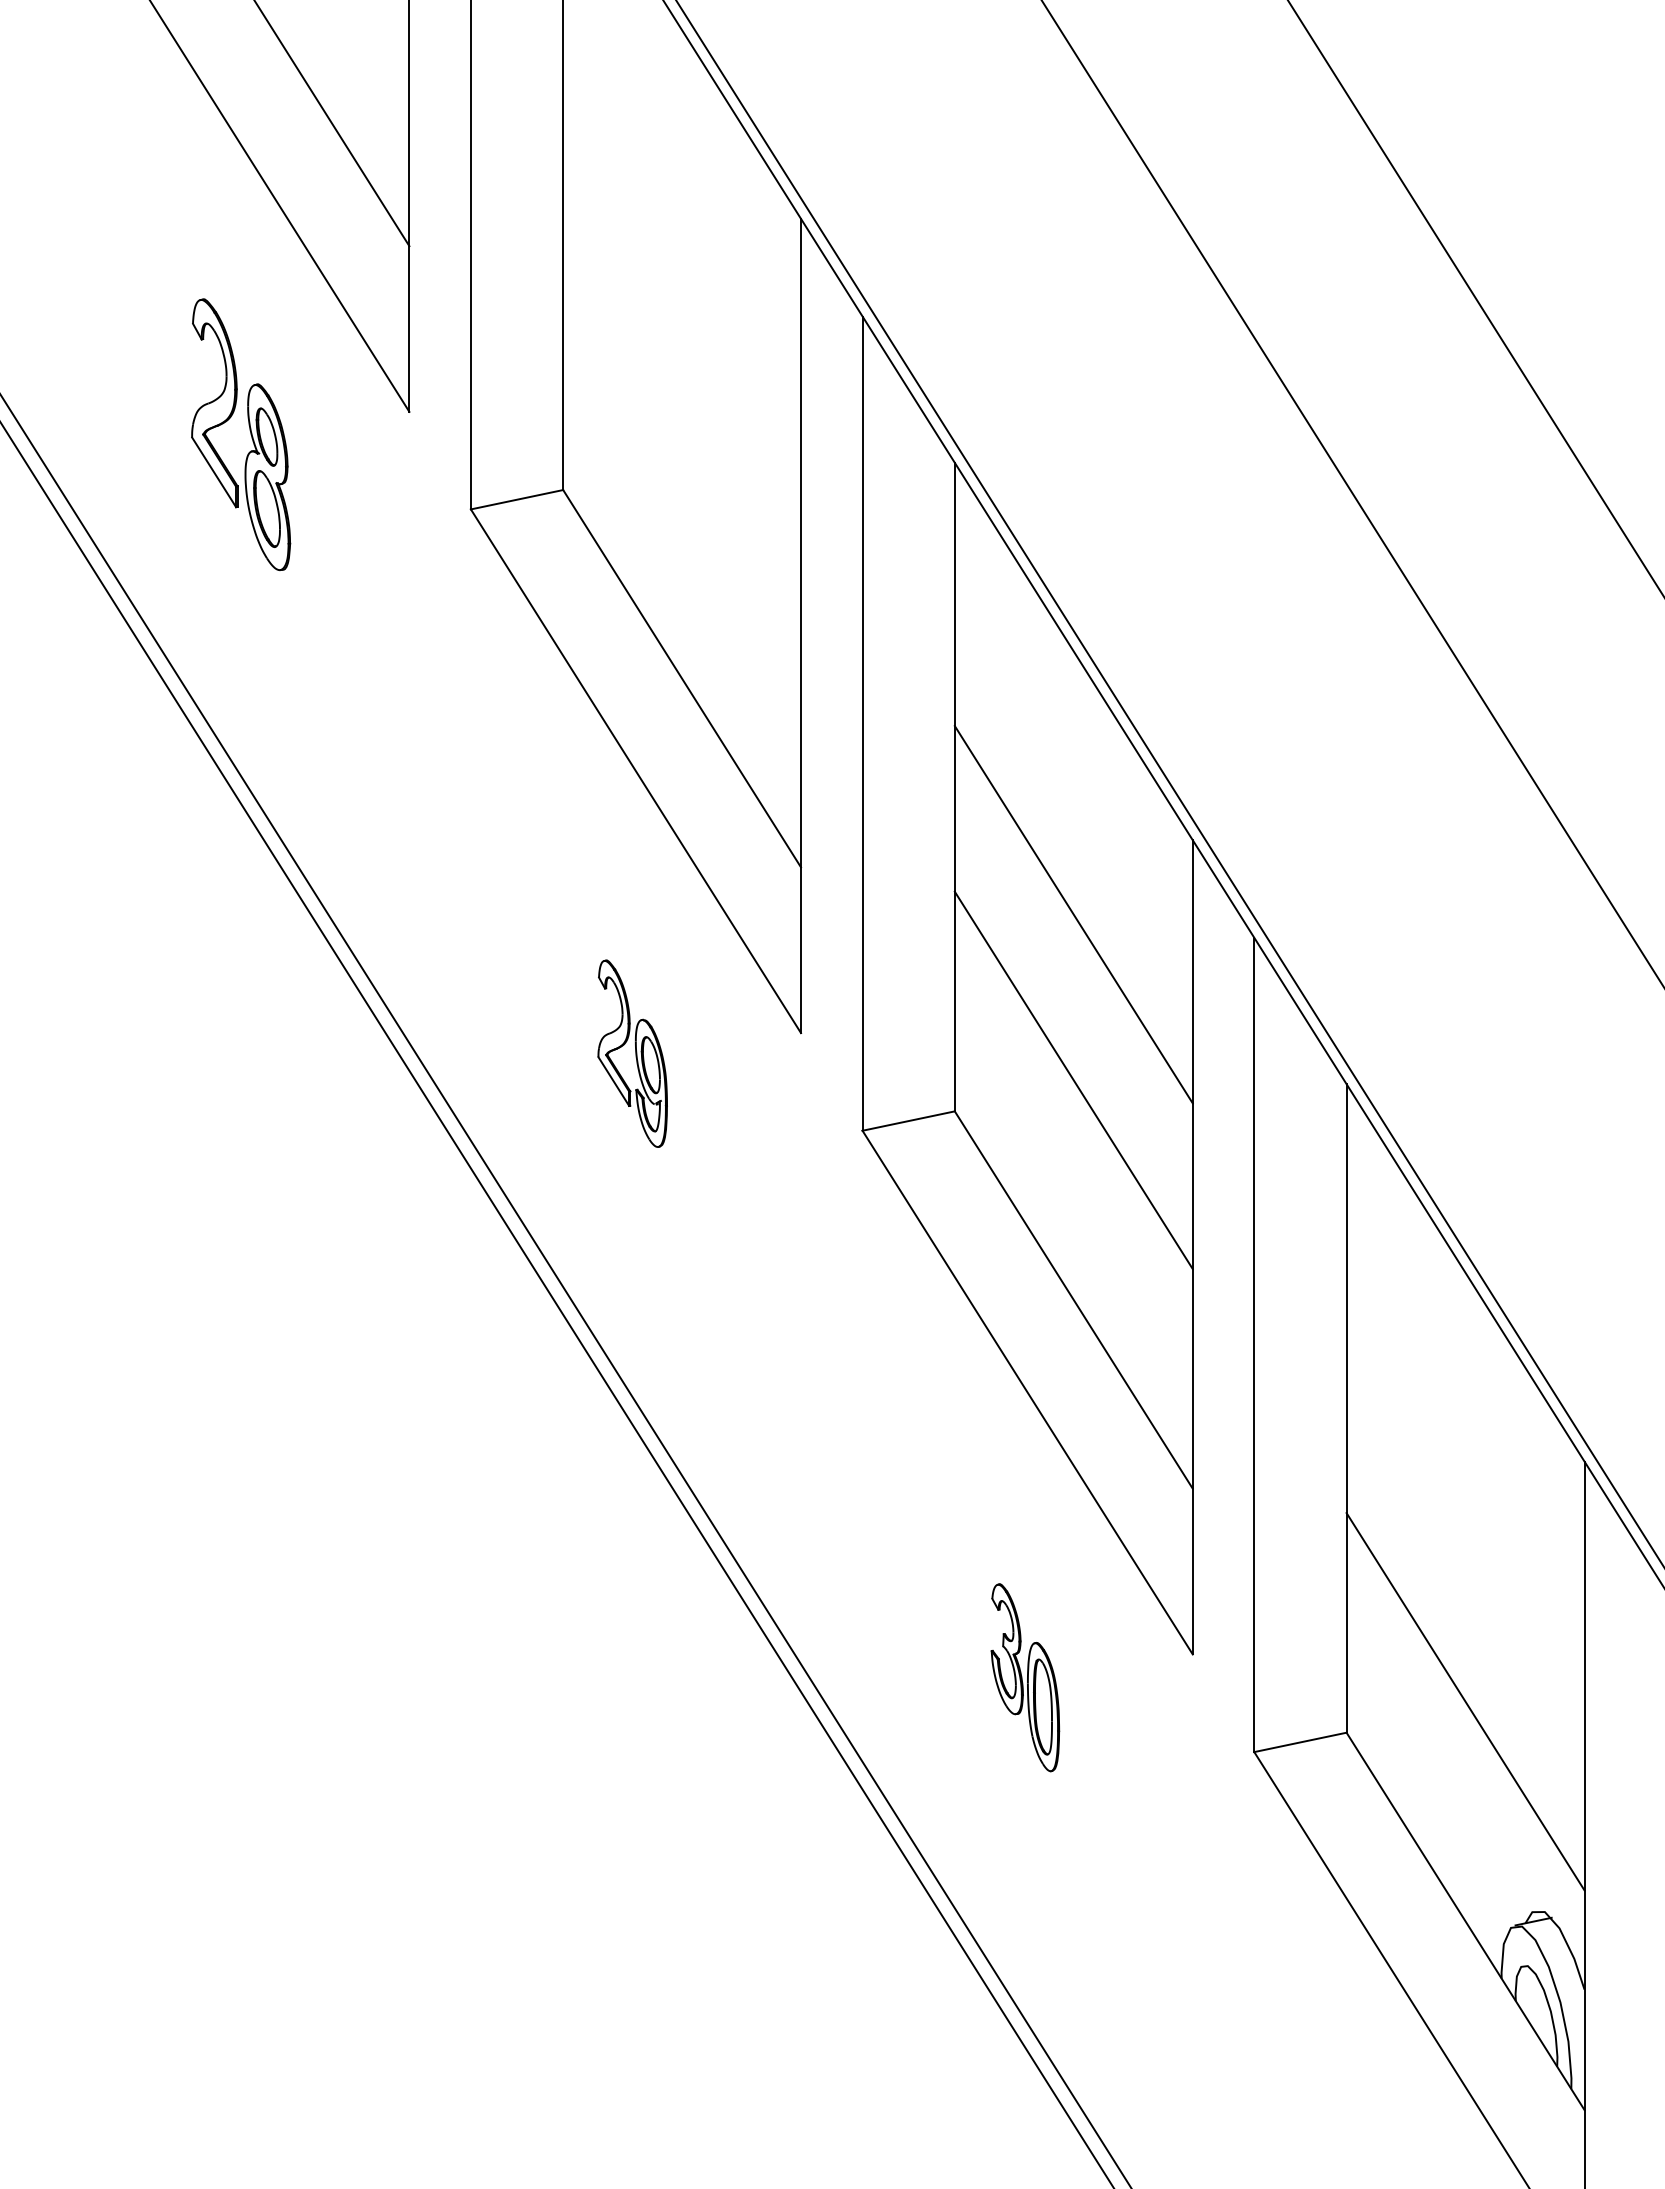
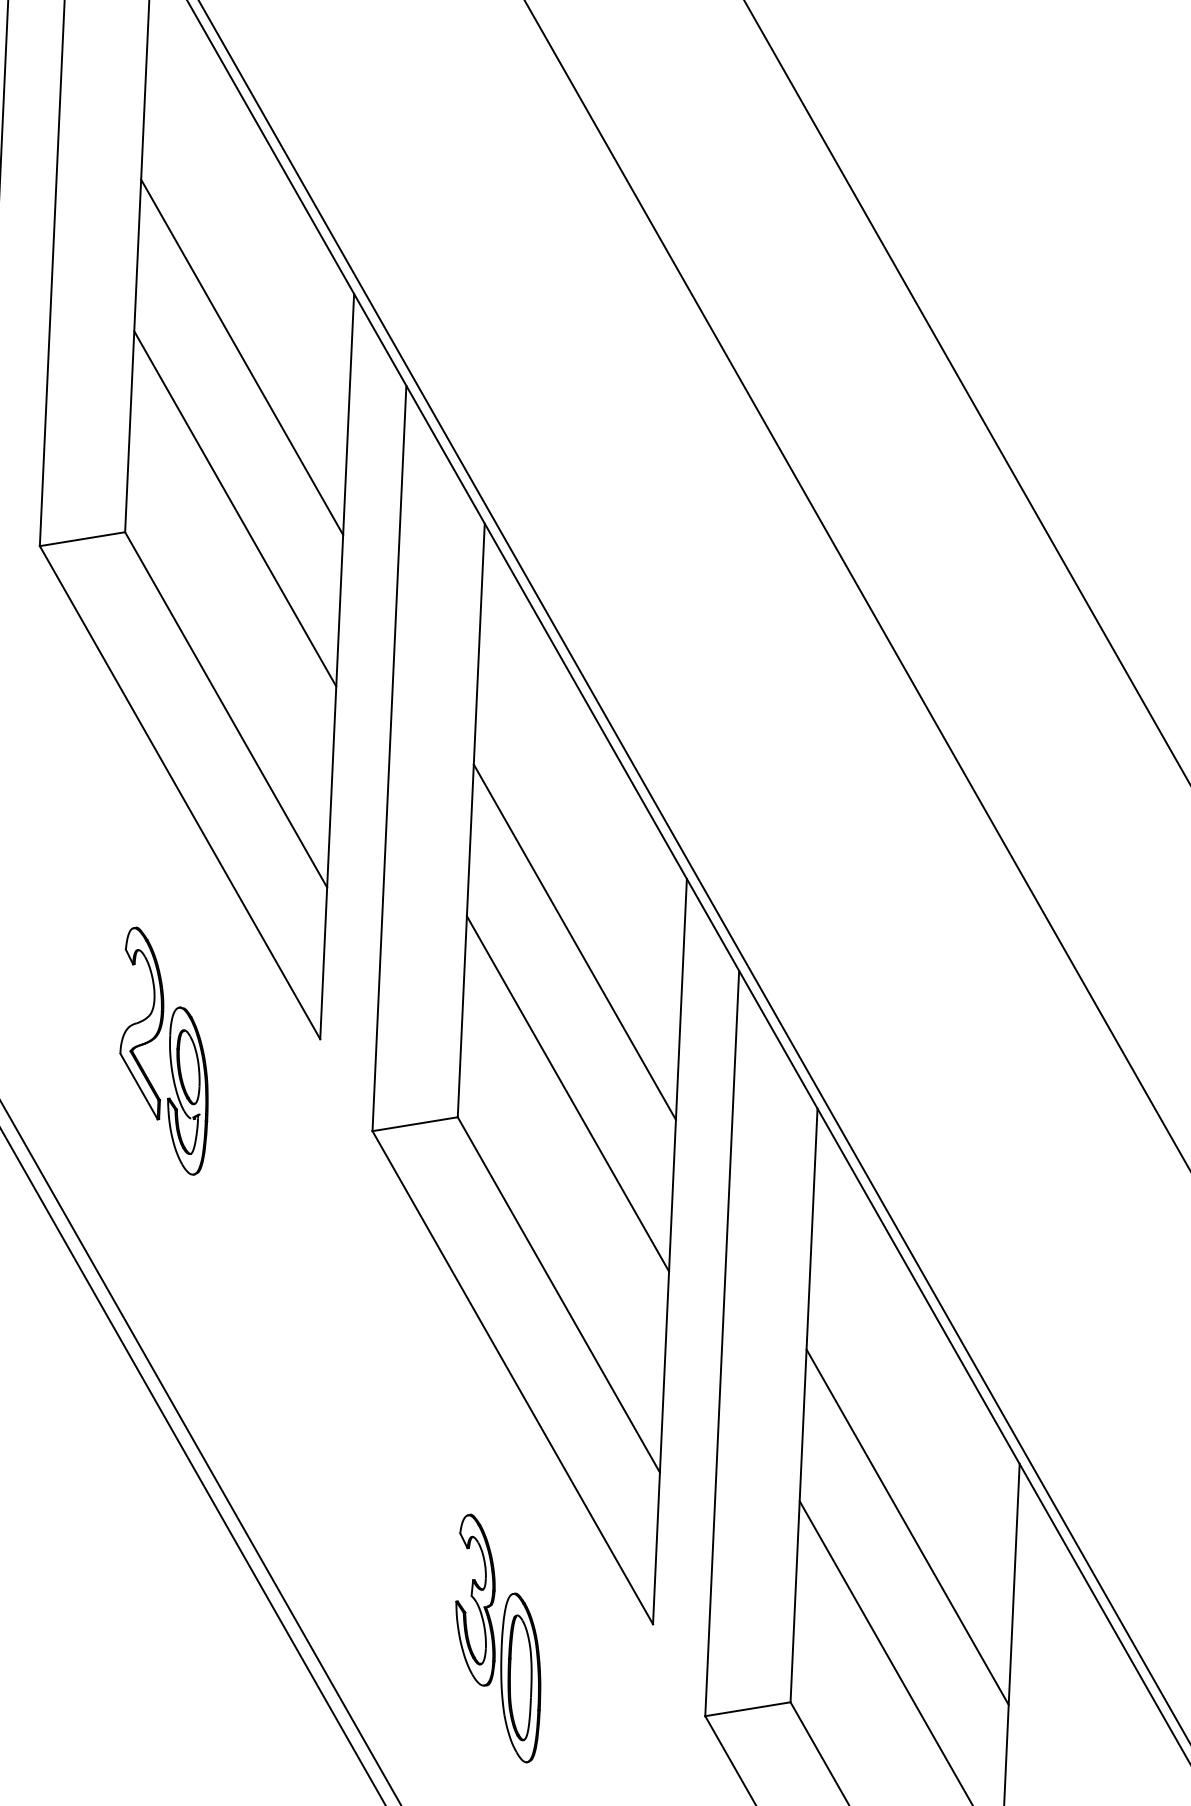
line: (682, 293) -> (242, 357), added
line: (682, 458) -> (235, 508), added
part: (632, 1053) -> (165, 1050), size x1.43
line: (1465, 1535) -> (907, 1526), added
part: (1025, 1677) -> (498, 1638), size x1.43

